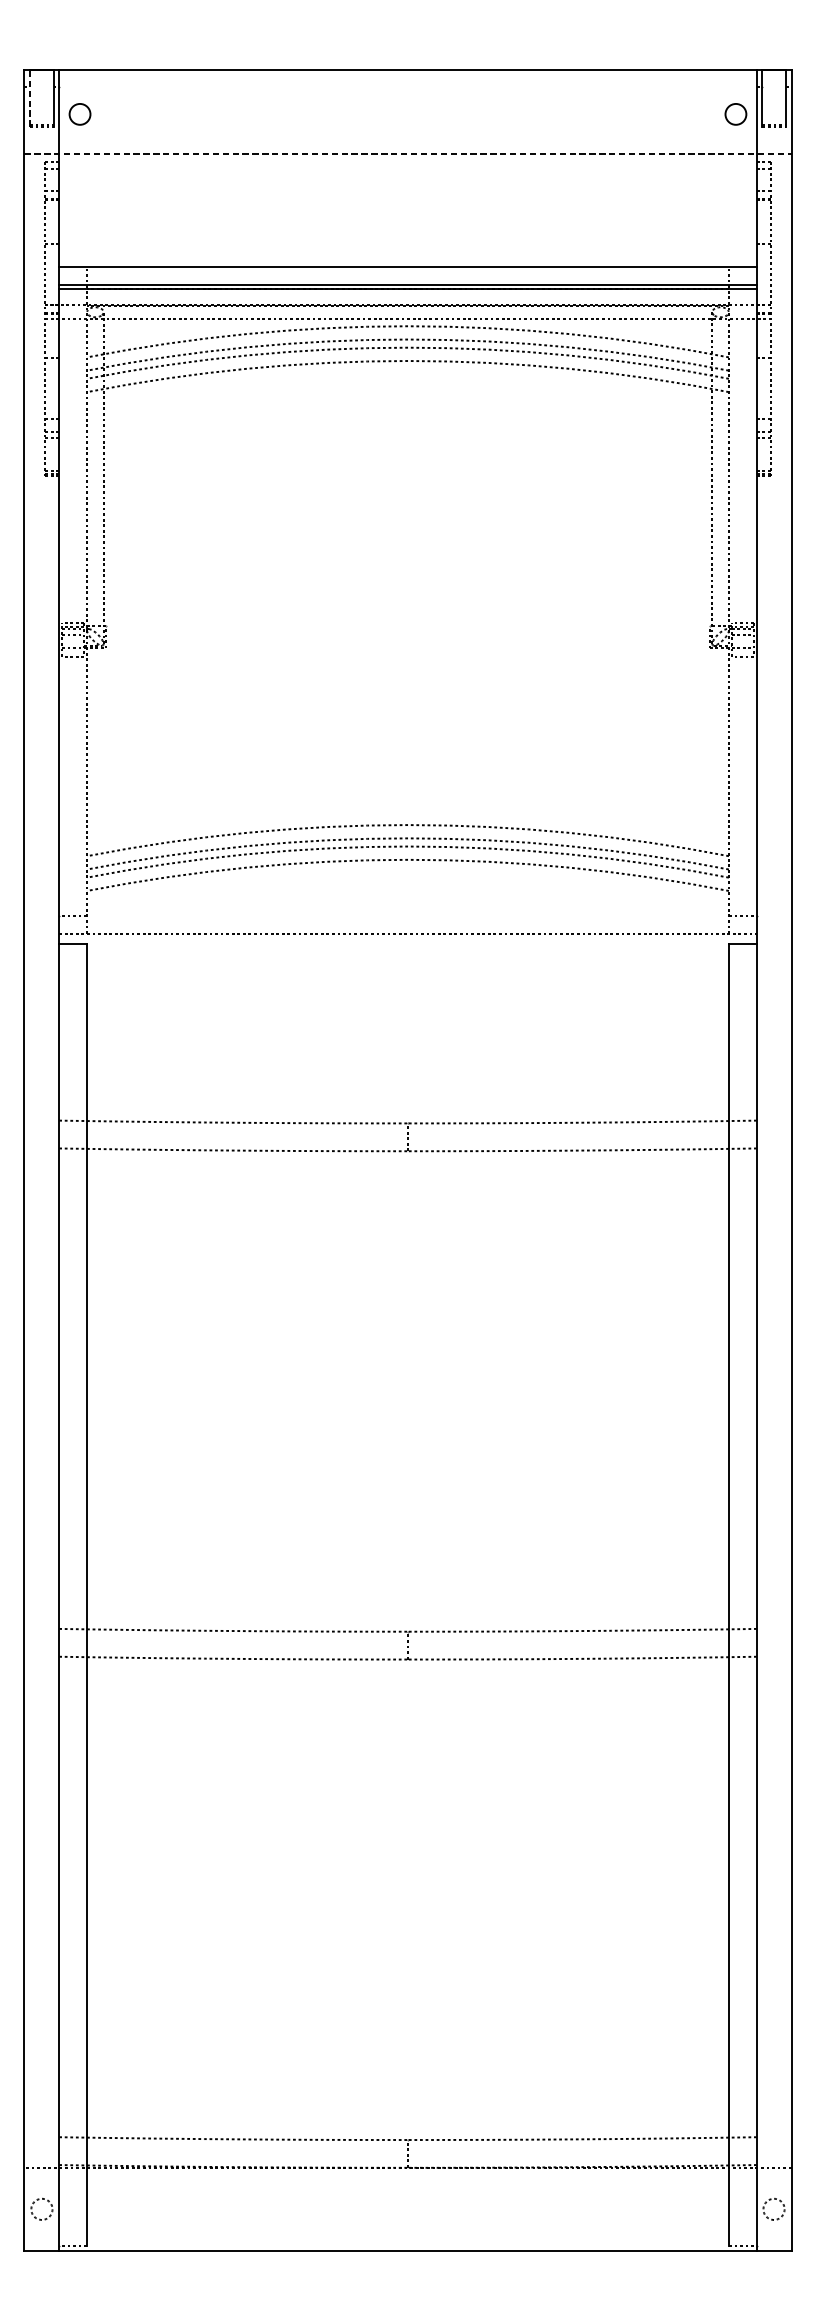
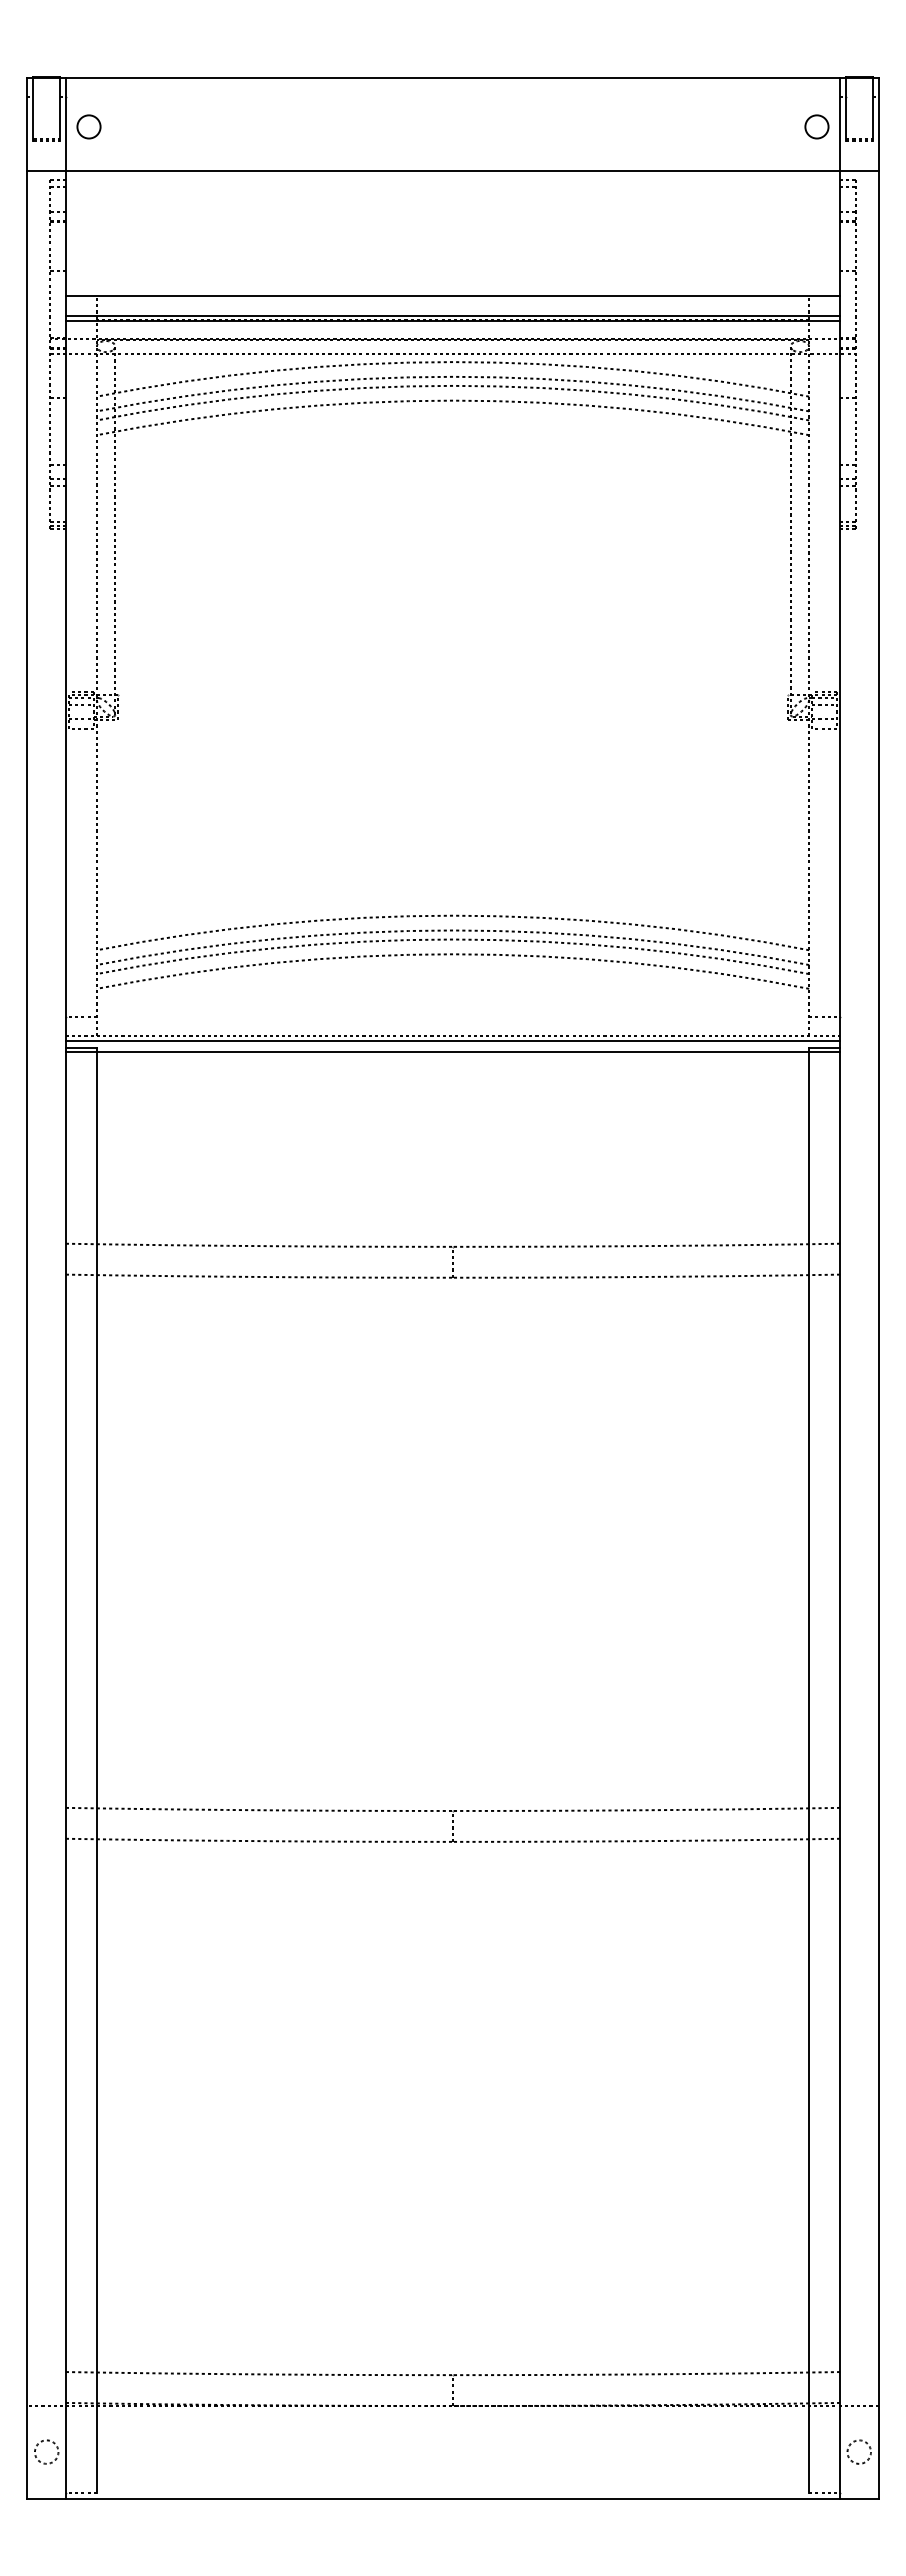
line: (30, 97) -> (33, 108), dashed -> solid
line: (408, 153) -> (453, 170), dashed -> solid
line: (407, 938) -> (452, 1041), added
line: (407, 948) -> (452, 1052), added

